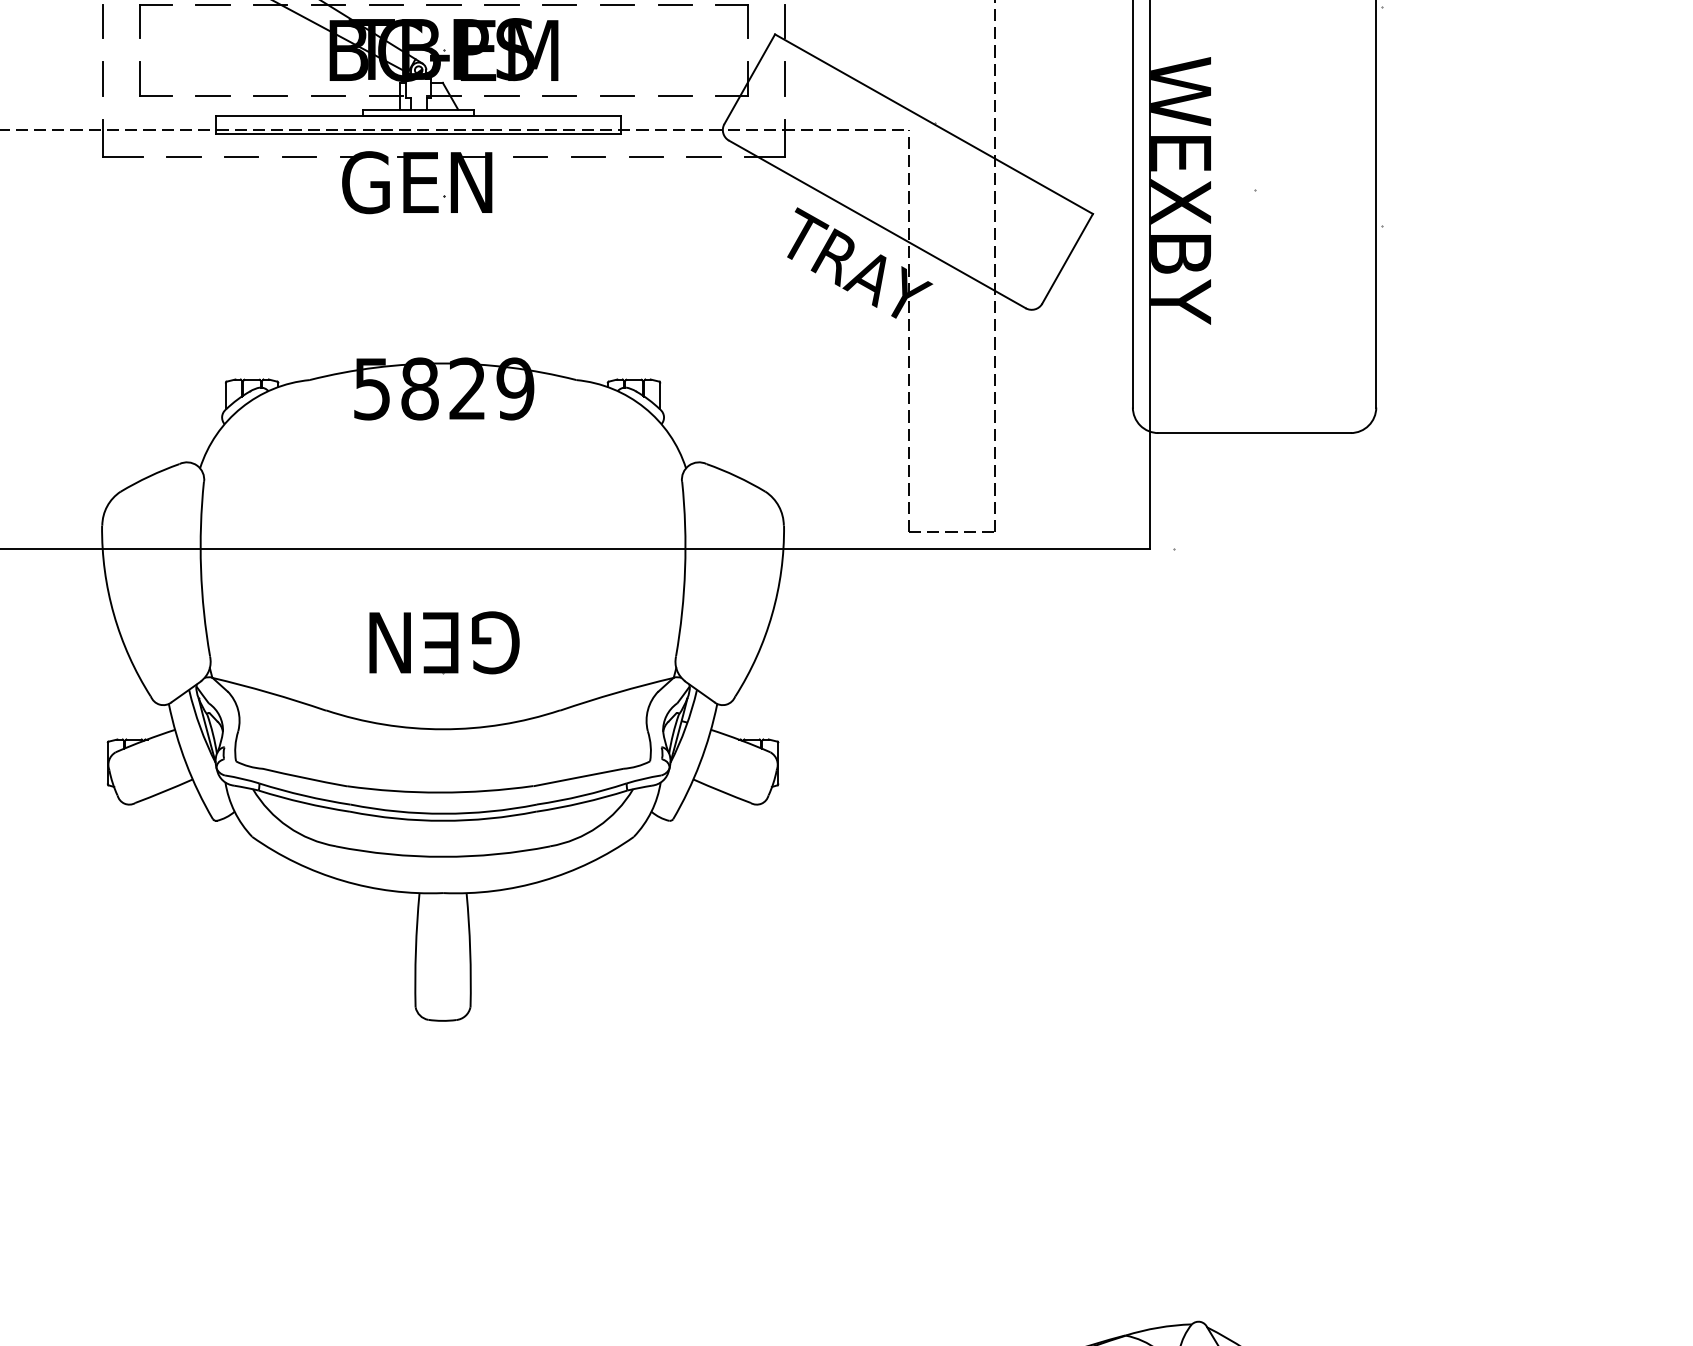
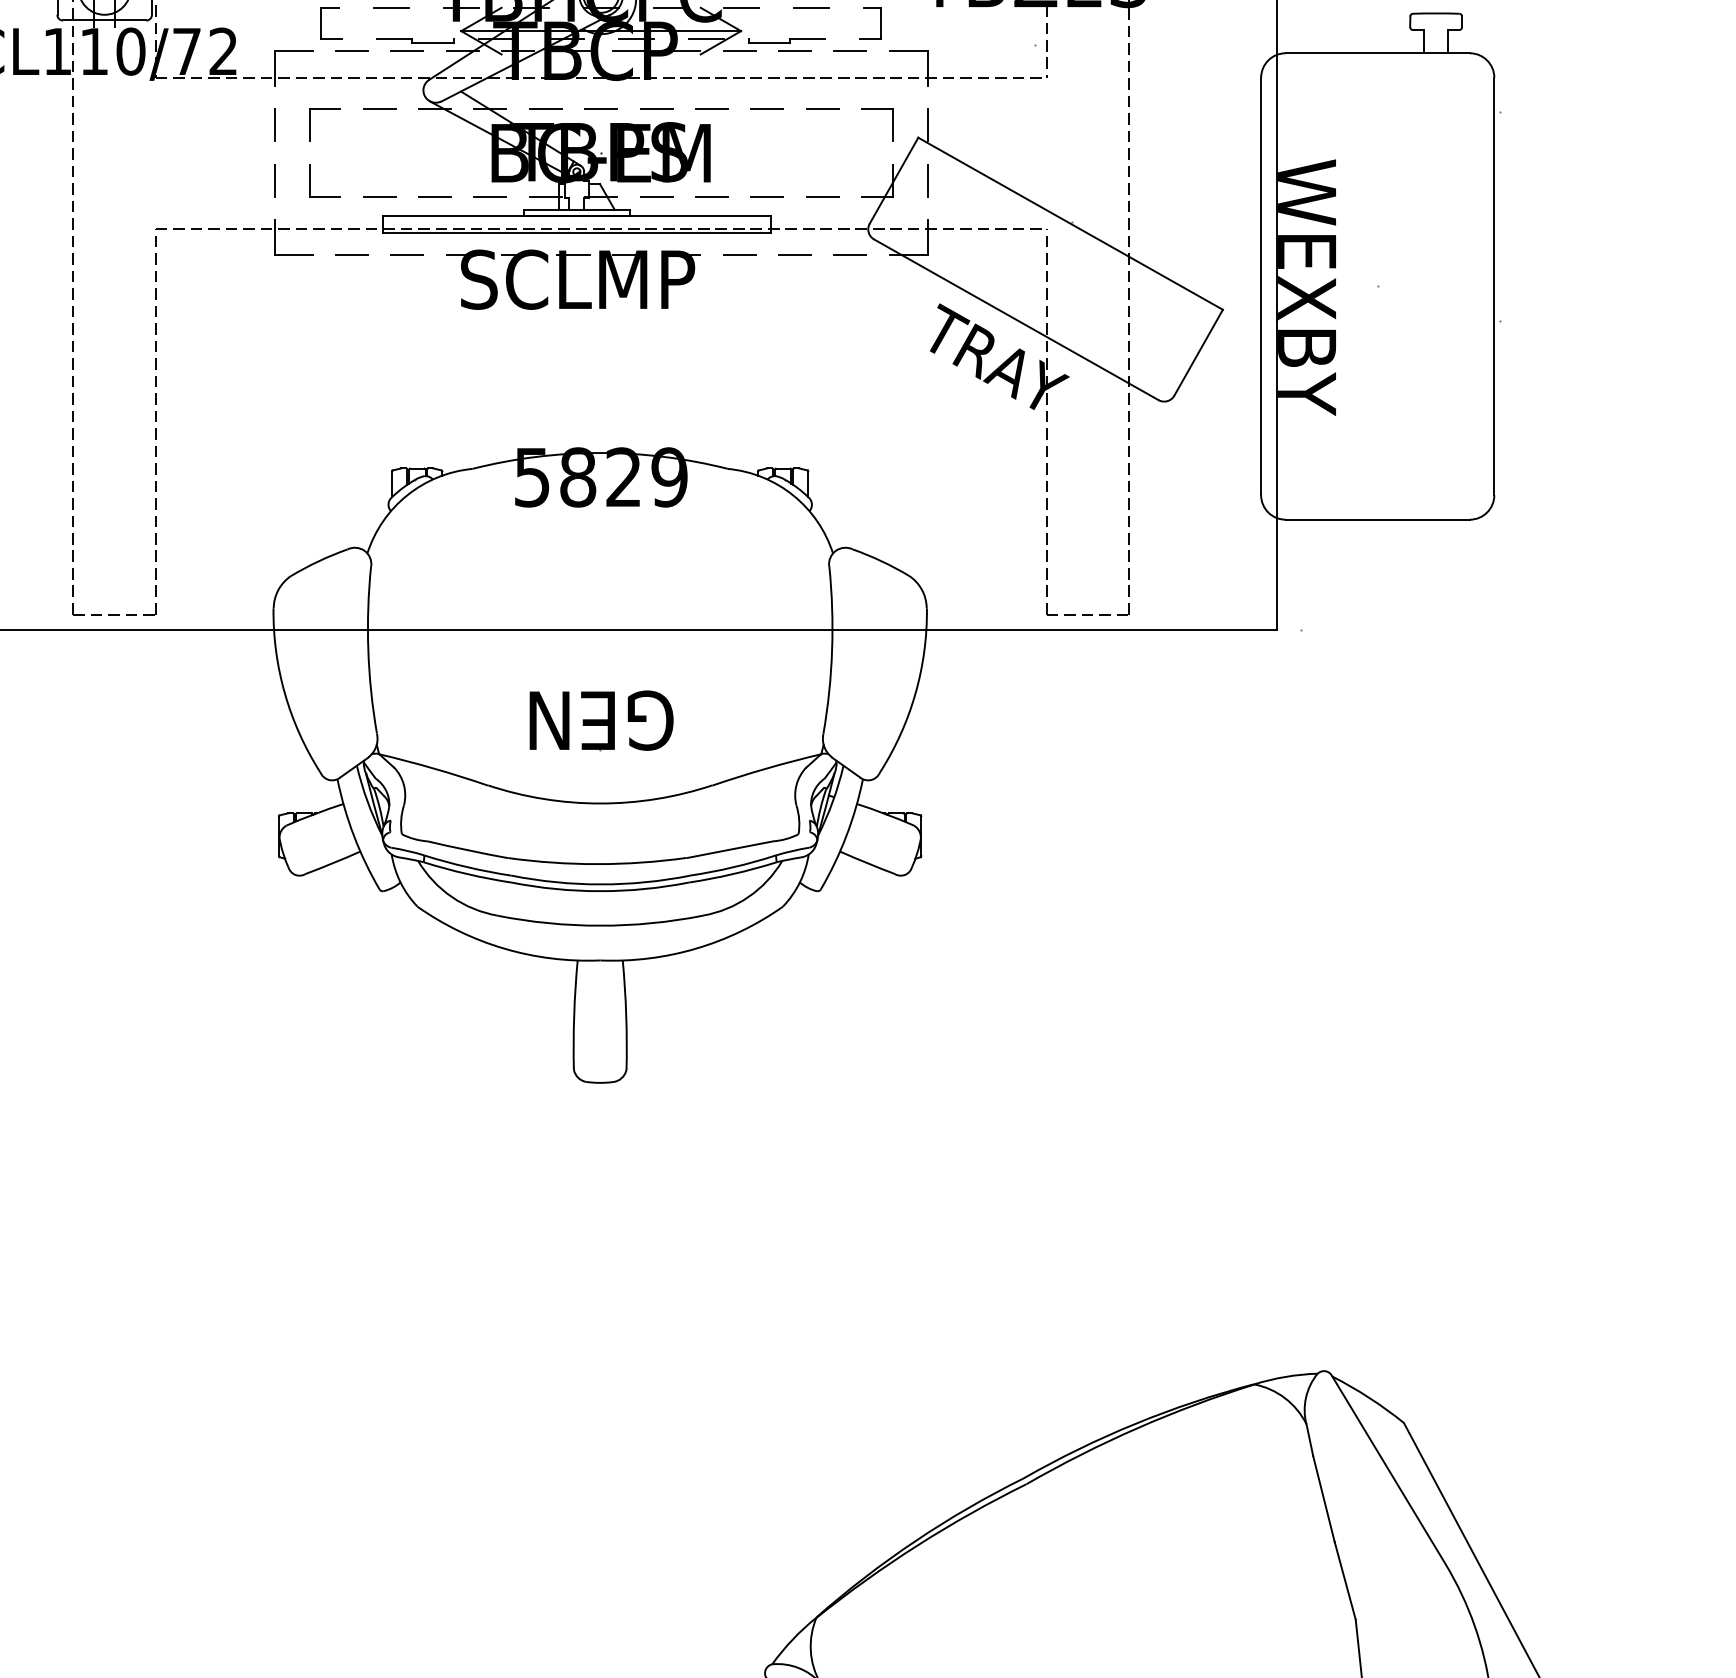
text: (420, 182) -> (578, 279), GEN -> SCLMP

